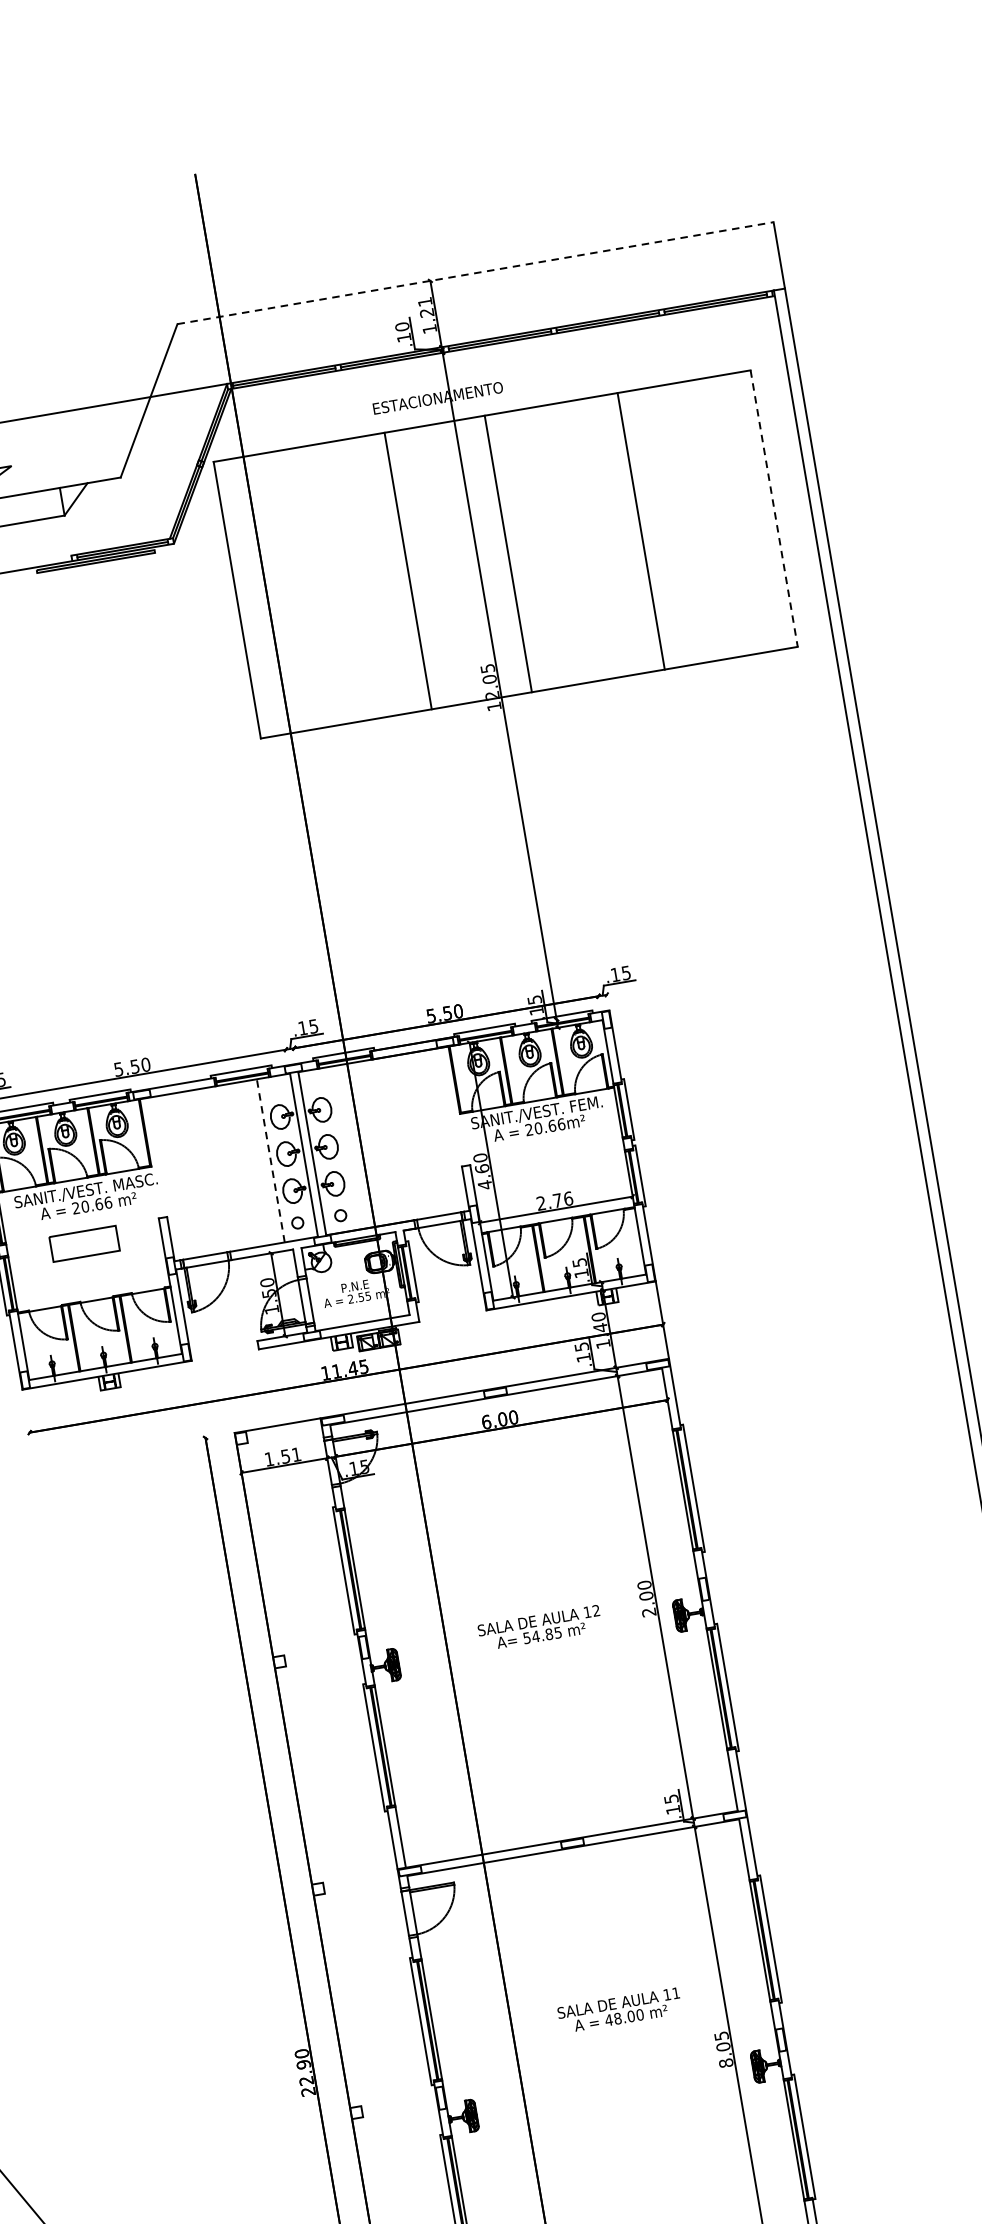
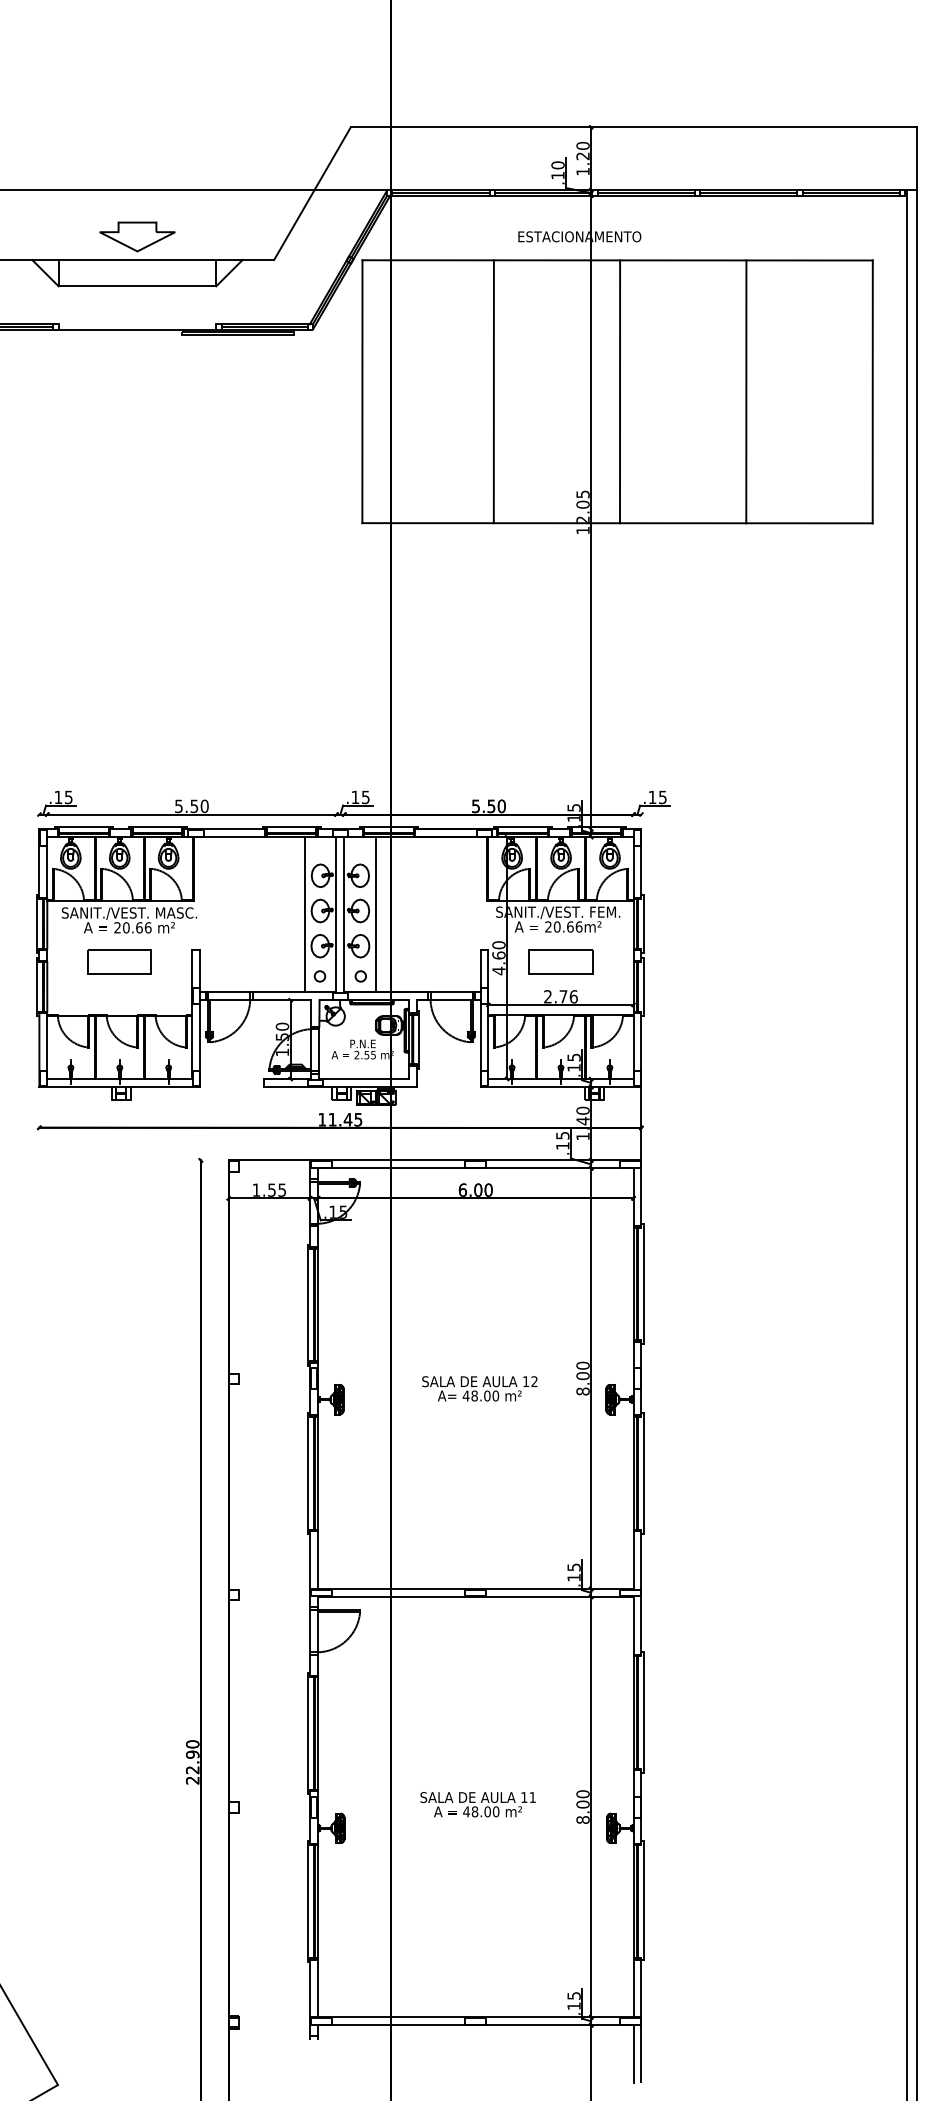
line: (475, 273) -> (634, 127), dashed -> solid
text: (424, 301) -> (582, 145), 1.21 -> 1.20
line: (774, 509) -> (872, 392), dashed -> solid
line: (407, 570) -> (493, 391), moved
line: (345, 1147) -> (375, 914), added
line: (270, 1160) -> (304, 914), dashed -> solid
part: (548, 1164) -> (560, 961), added
text: (295, 1454) -> (281, 1189), 1.51 -> 1.55
text: (648, 1612) -> (582, 1391), 2.00 -> 8.00
text: (541, 1635) -> (480, 1395), 54.85 -> 48.00
text: (619, 2010) -> (477, 1804), moved
text: (721, 2036) -> (582, 1794), 8.05 -> 8.00

